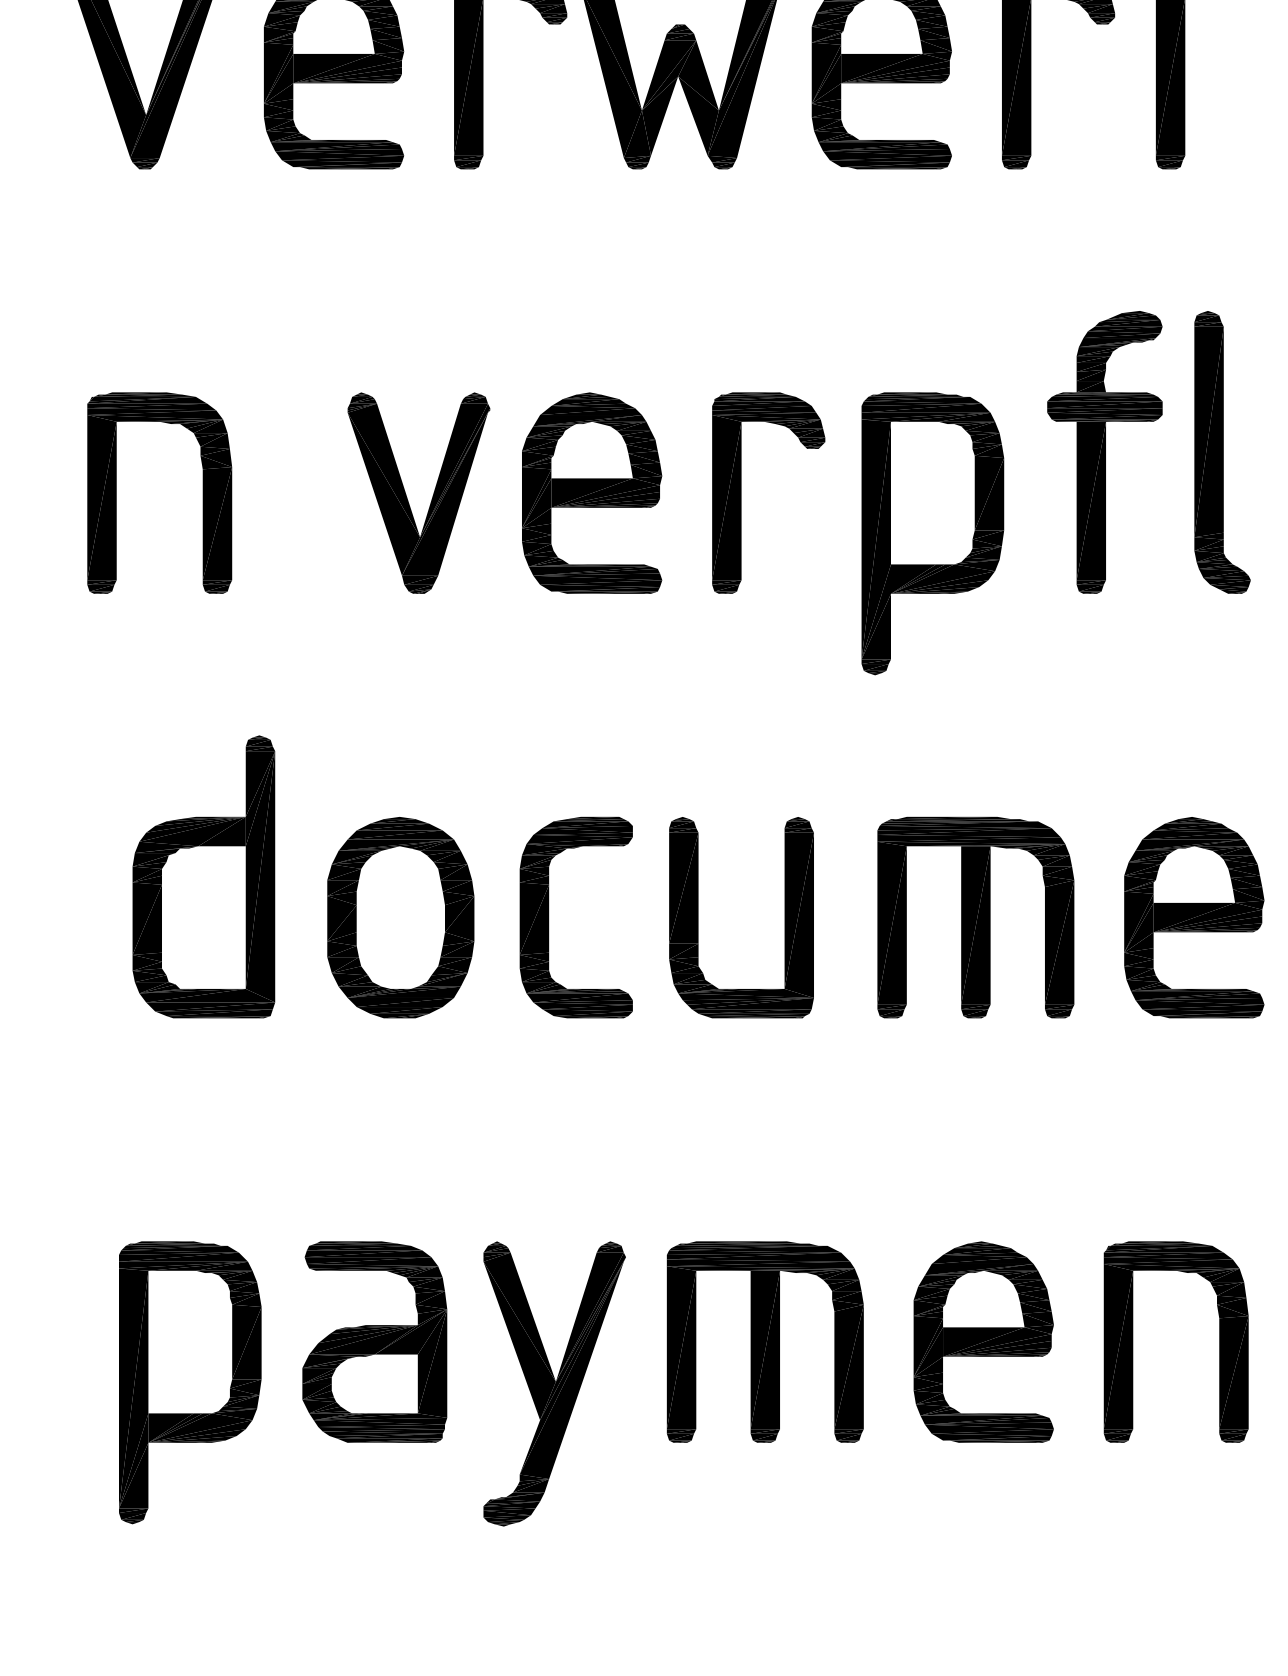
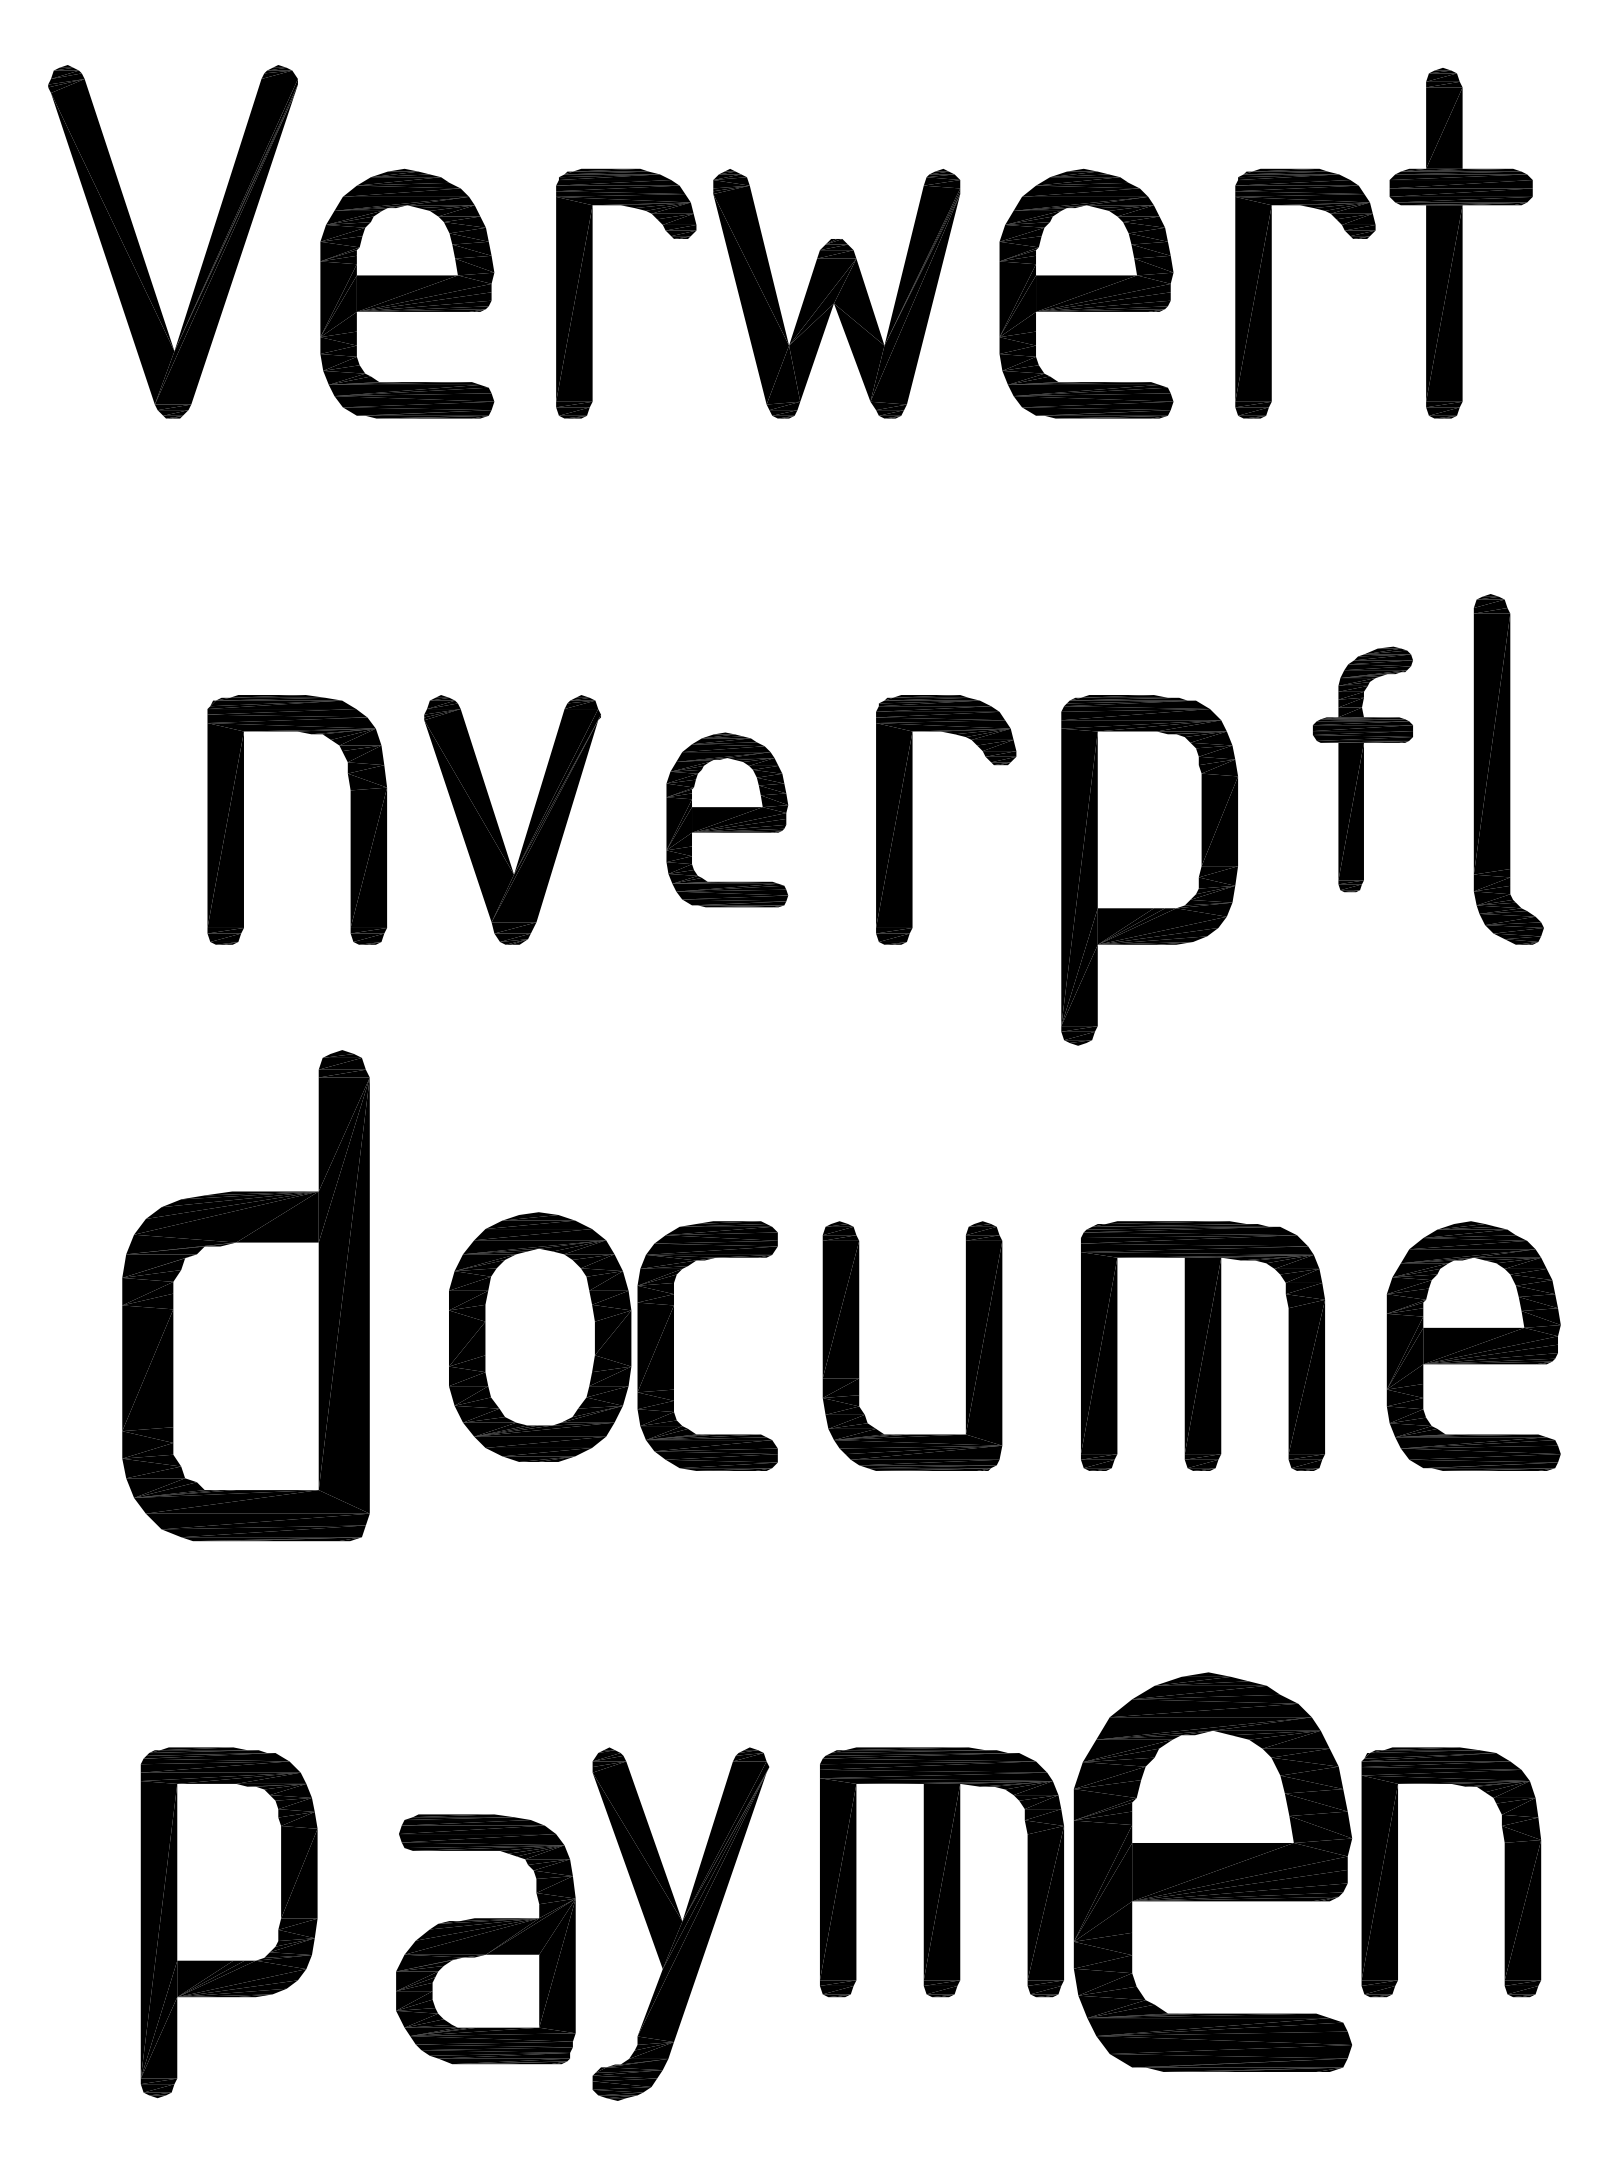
part: (1104, 452) -> (1362, 769), size x0.7
part: (116, 492) -> (243, 819), moved
part: (592, 492) -> (727, 819), size x0.7
part: (203, 876) -> (245, 1295), size x1.4
part: (401, 917) -> (540, 1336), moved
part: (374, 1342) -> (485, 1939), moved
part: (983, 1342) -> (1212, 1872), size x1.6

